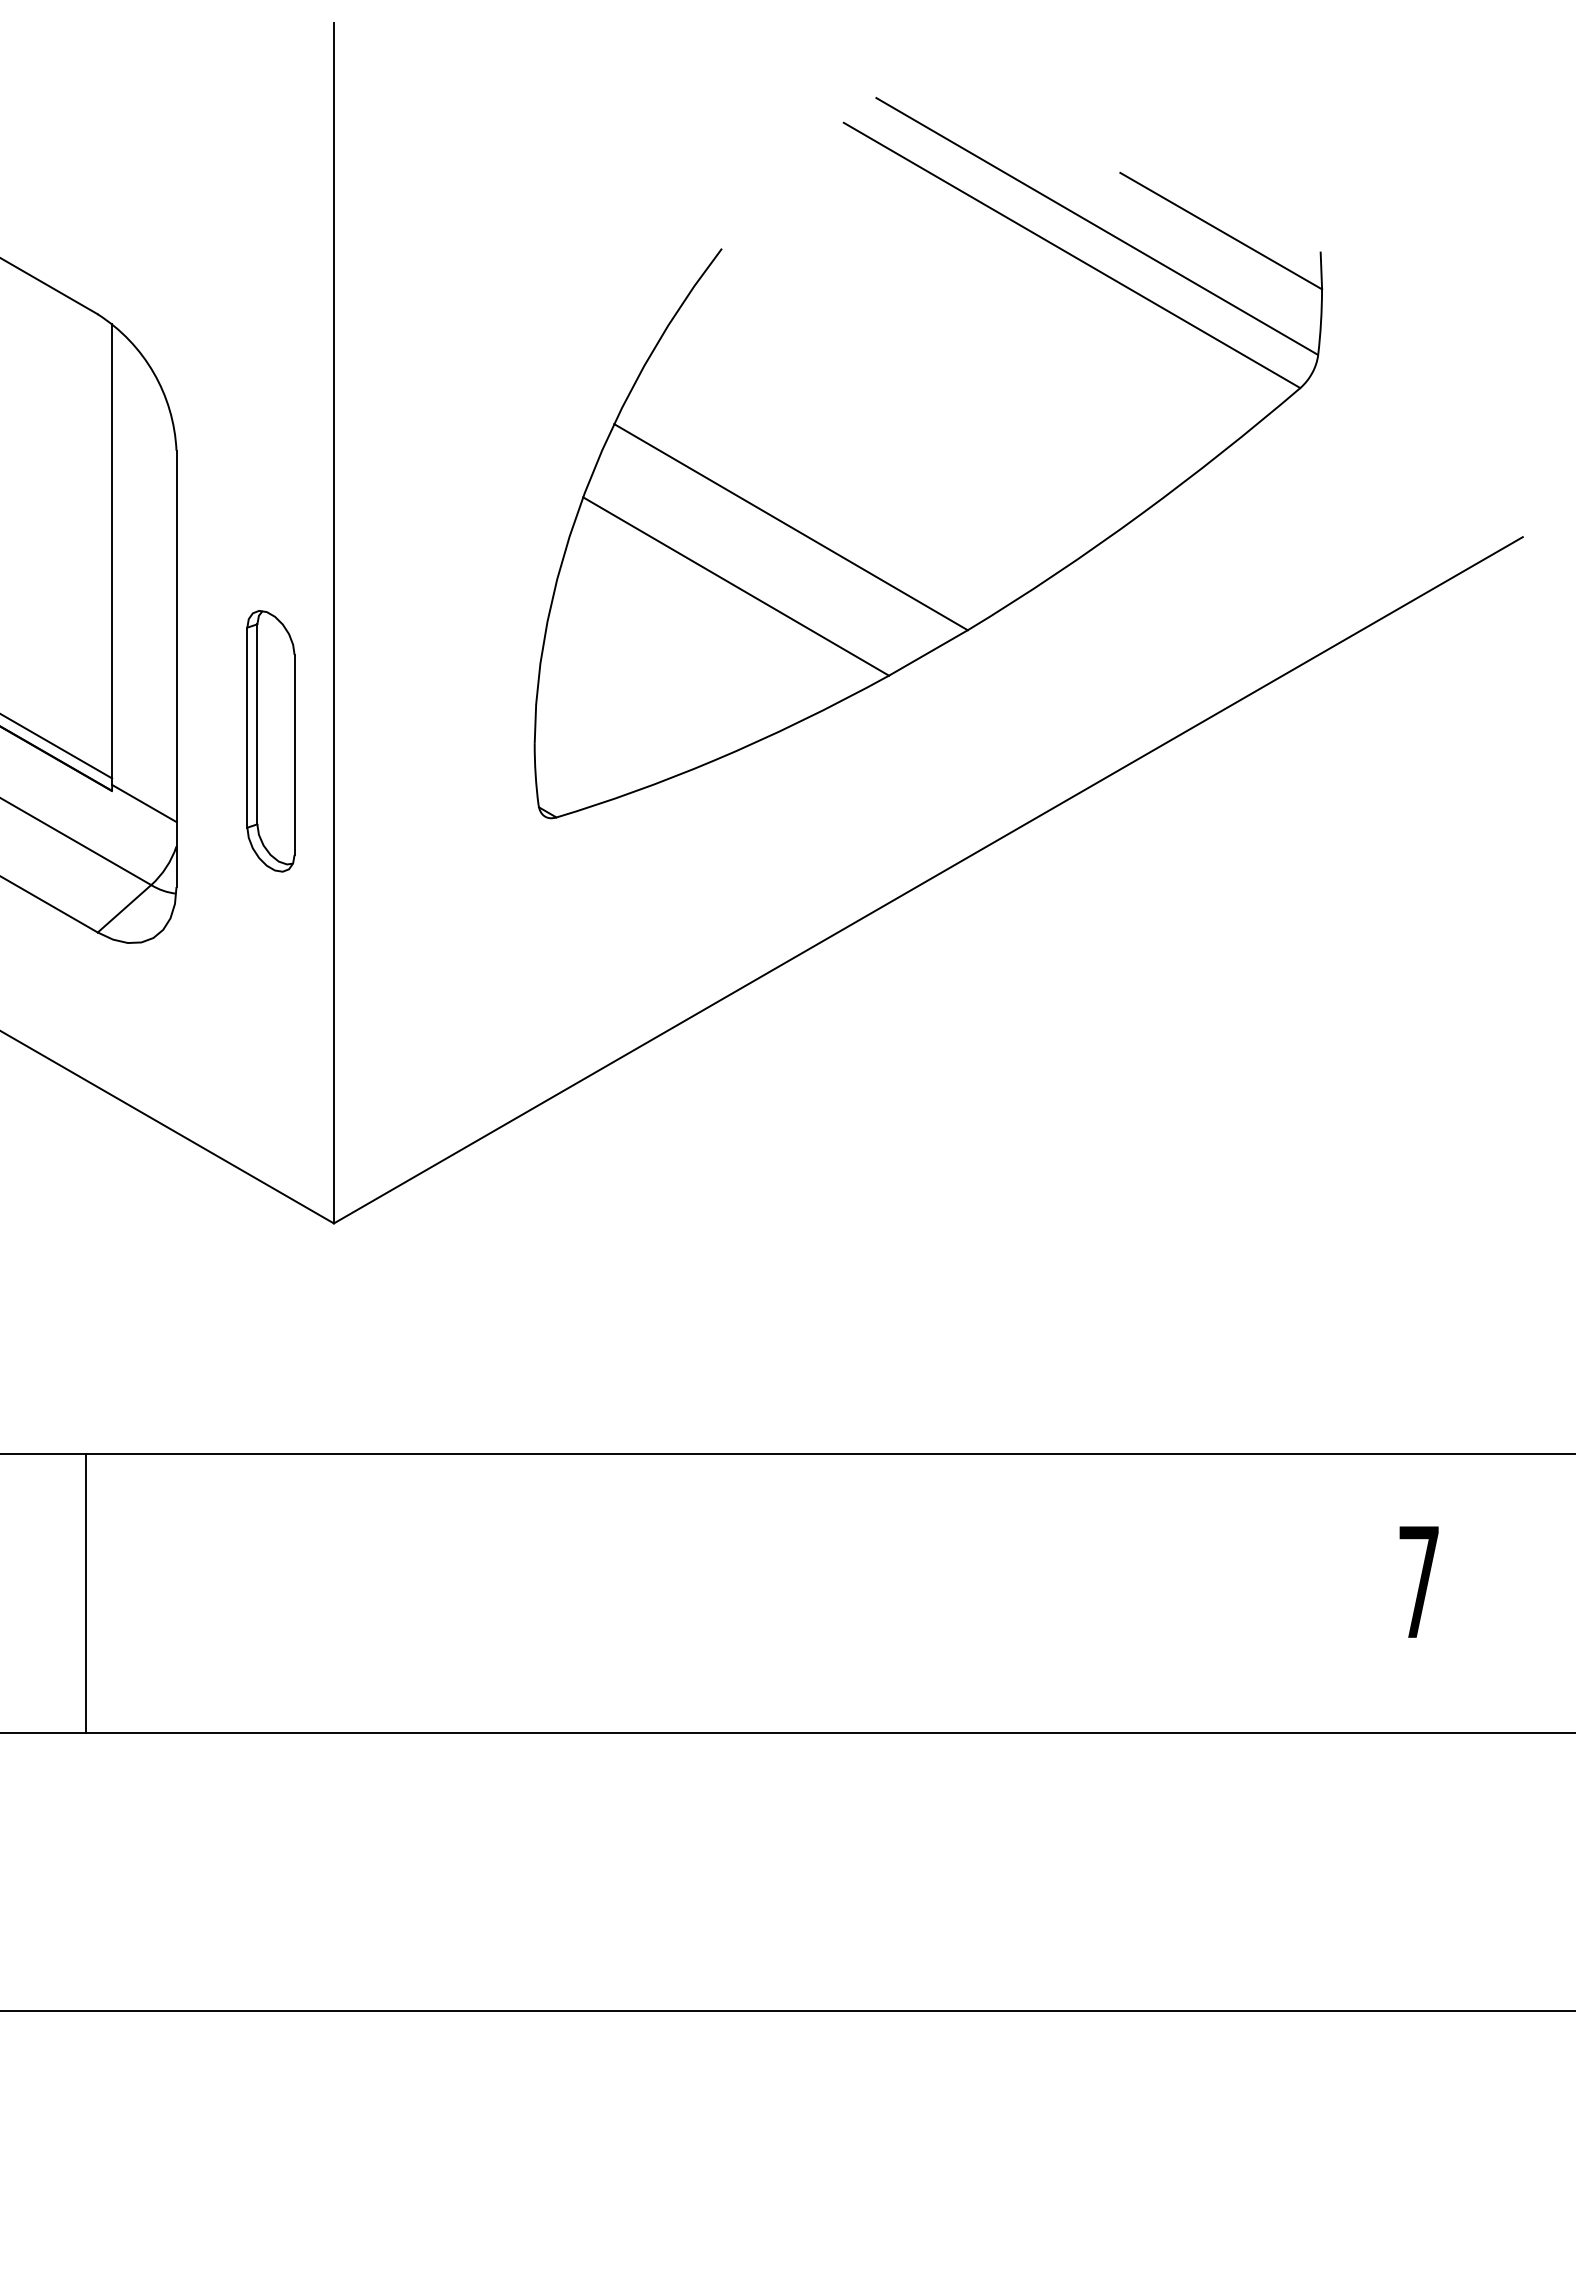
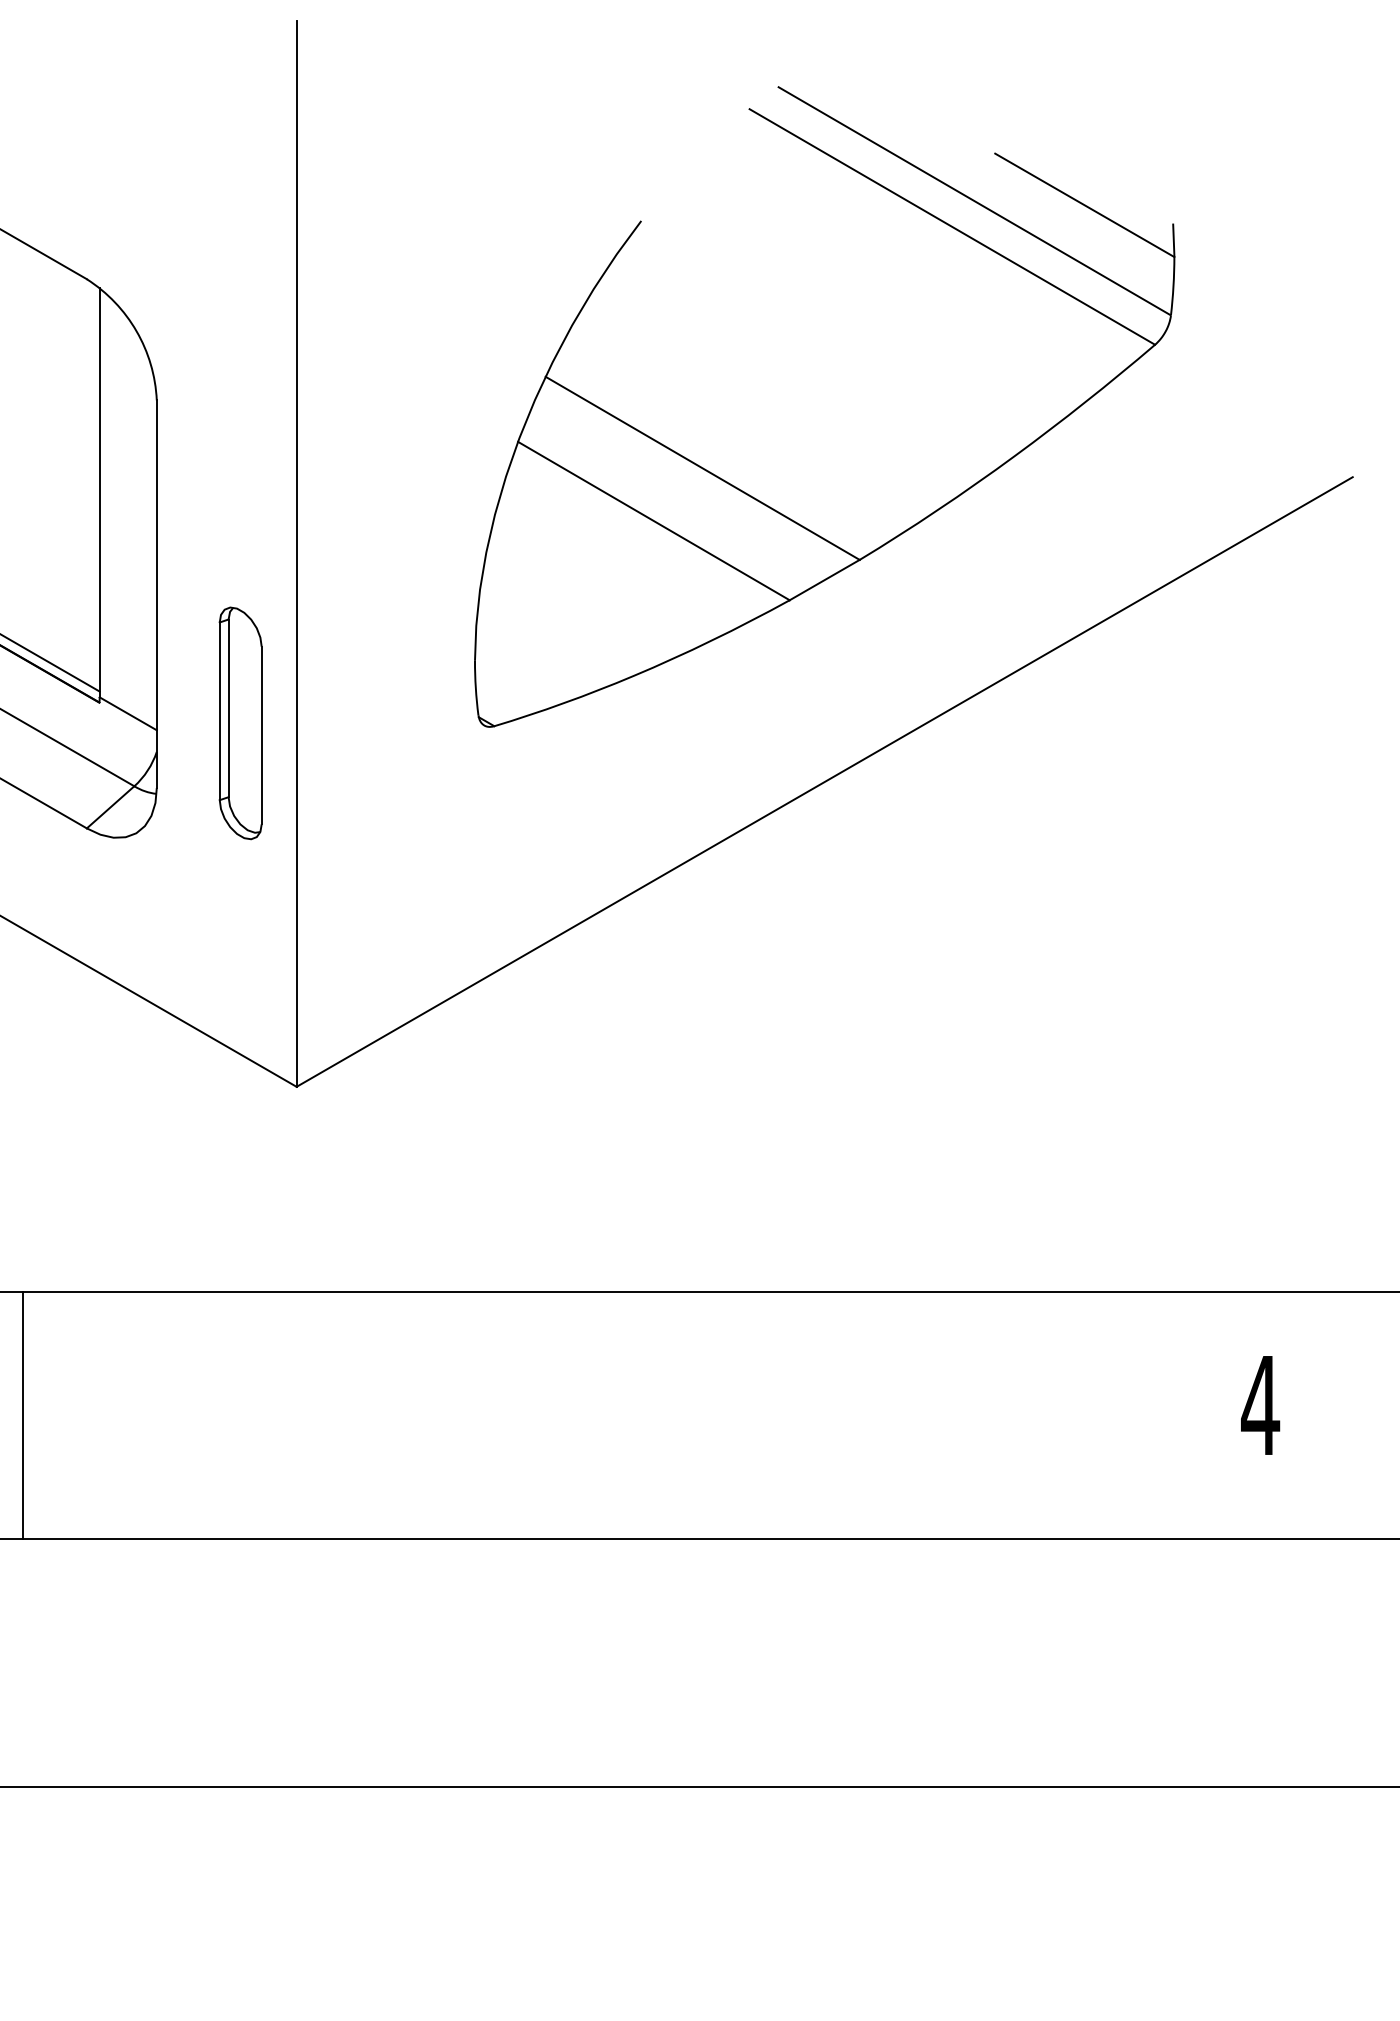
part: (270, 741) -> (240, 723), moved
text: (1419, 1581) -> (1260, 1404), 7 -> 4
line: (86, 1593) -> (23, 1415), moved

